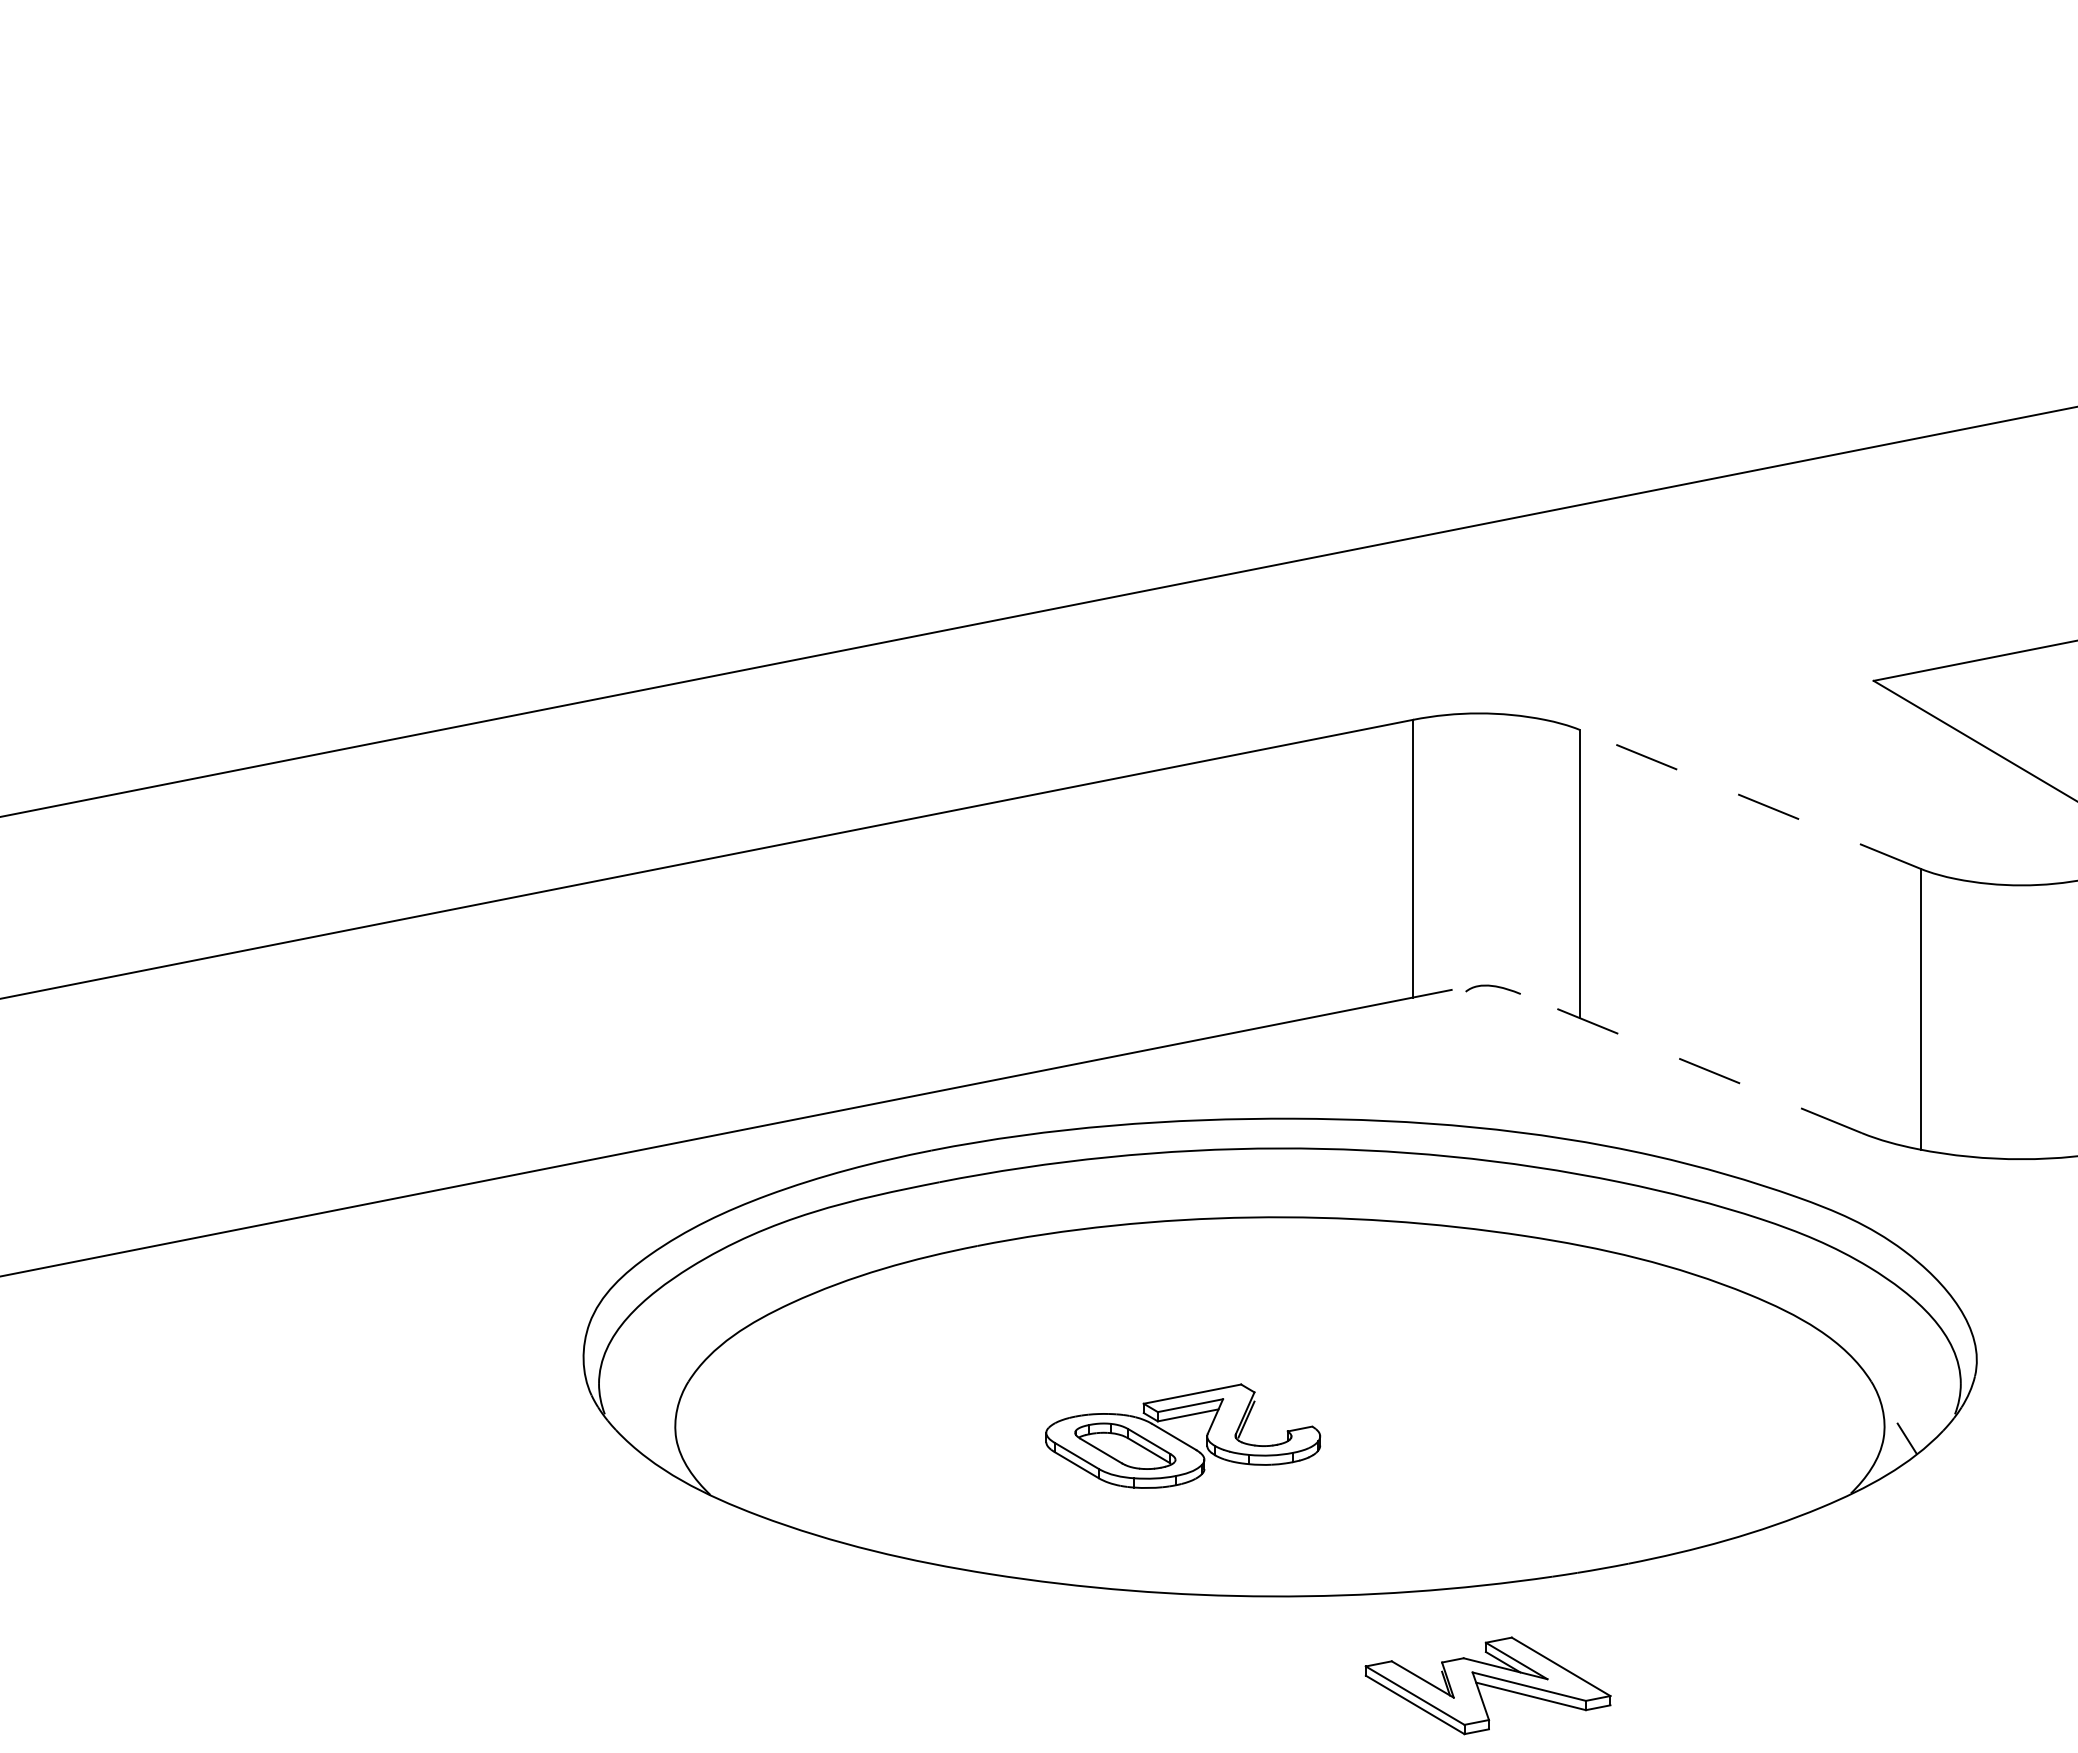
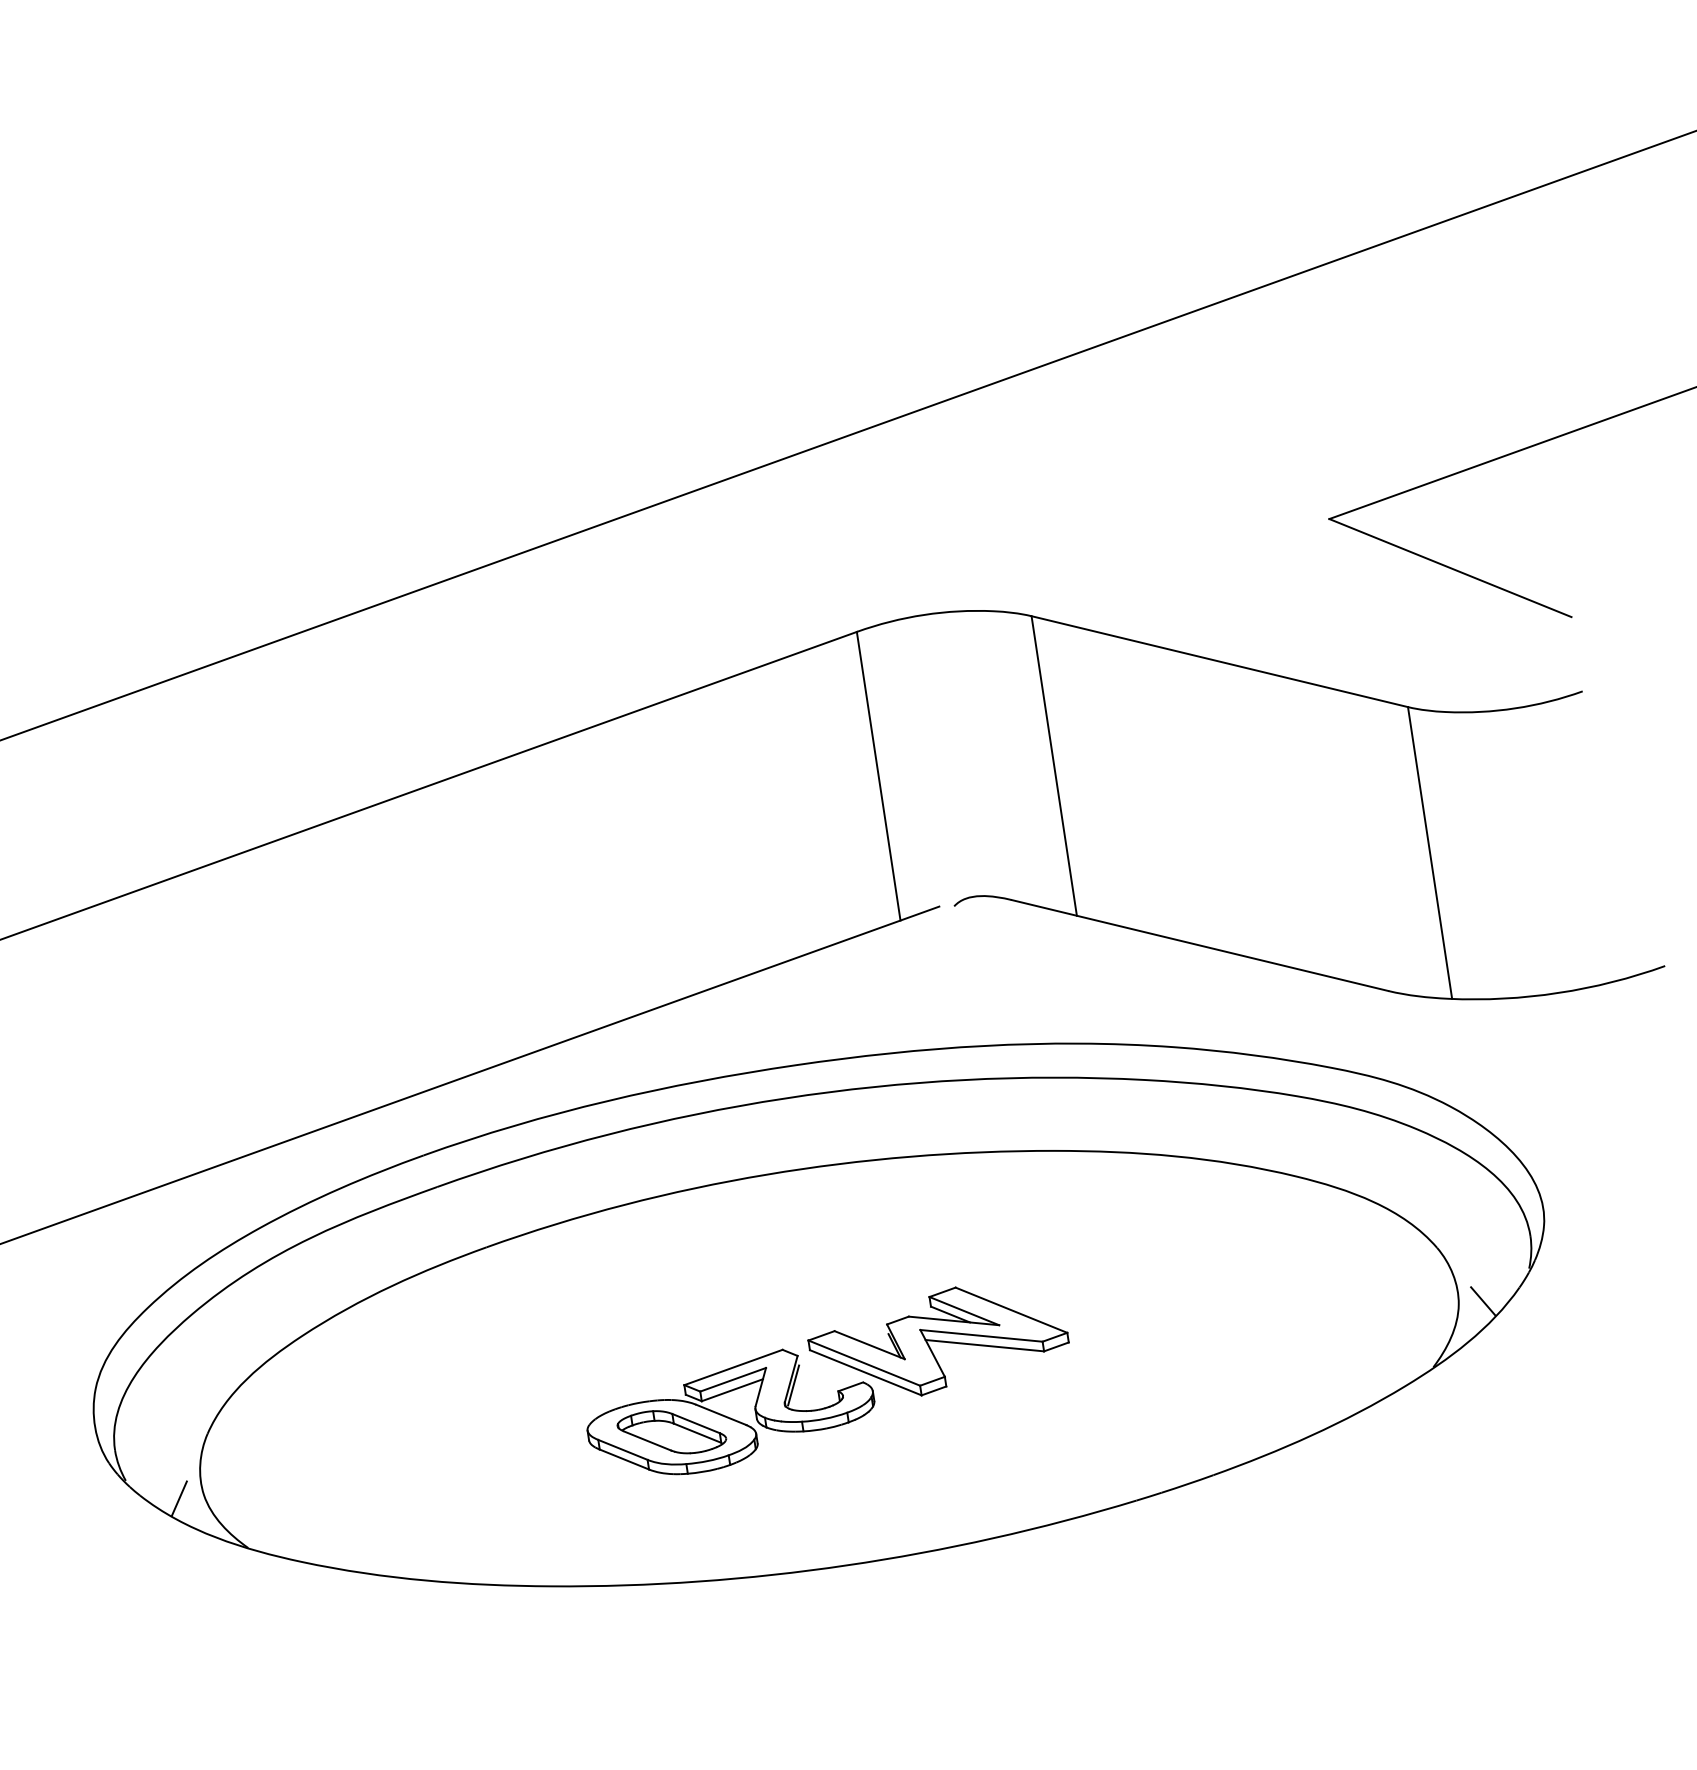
line: (1749, 799) -> (1218, 661), dashed -> solid
line: (1690, 1063) -> (1199, 945), dashed -> solid
line: (652, 1438) -> (179, 1498), added
part: (1487, 1685) -> (937, 1341), moved

